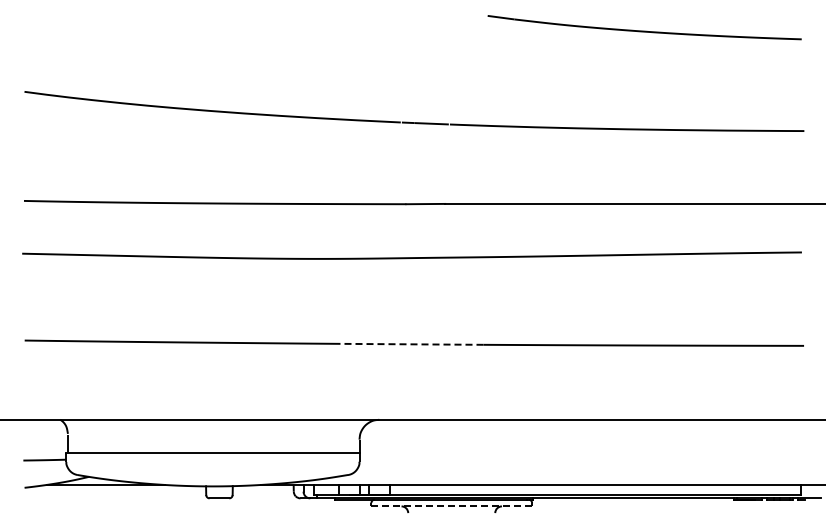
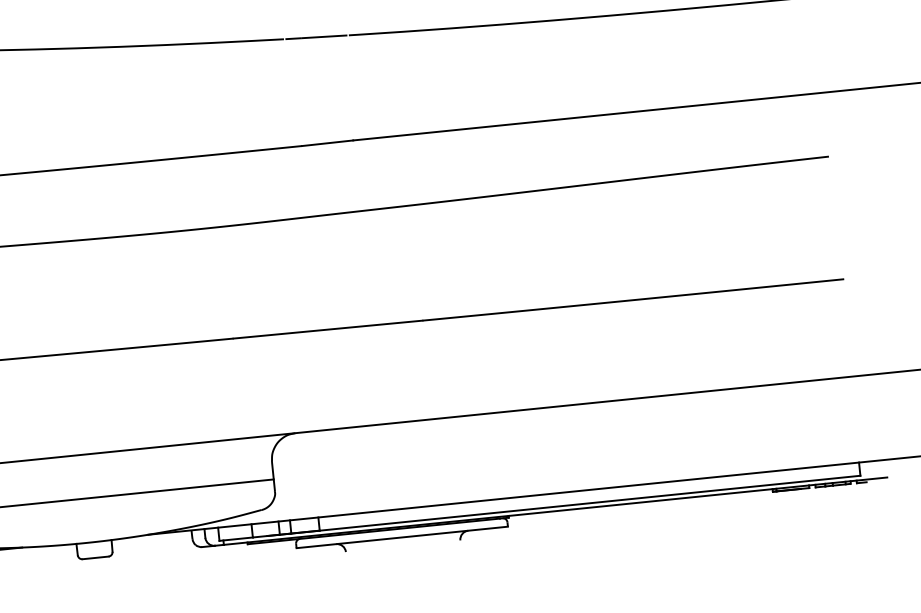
line: (411, 344) -> (327, 329), dashed -> solid
line: (451, 506) -> (401, 537), dashed -> solid

